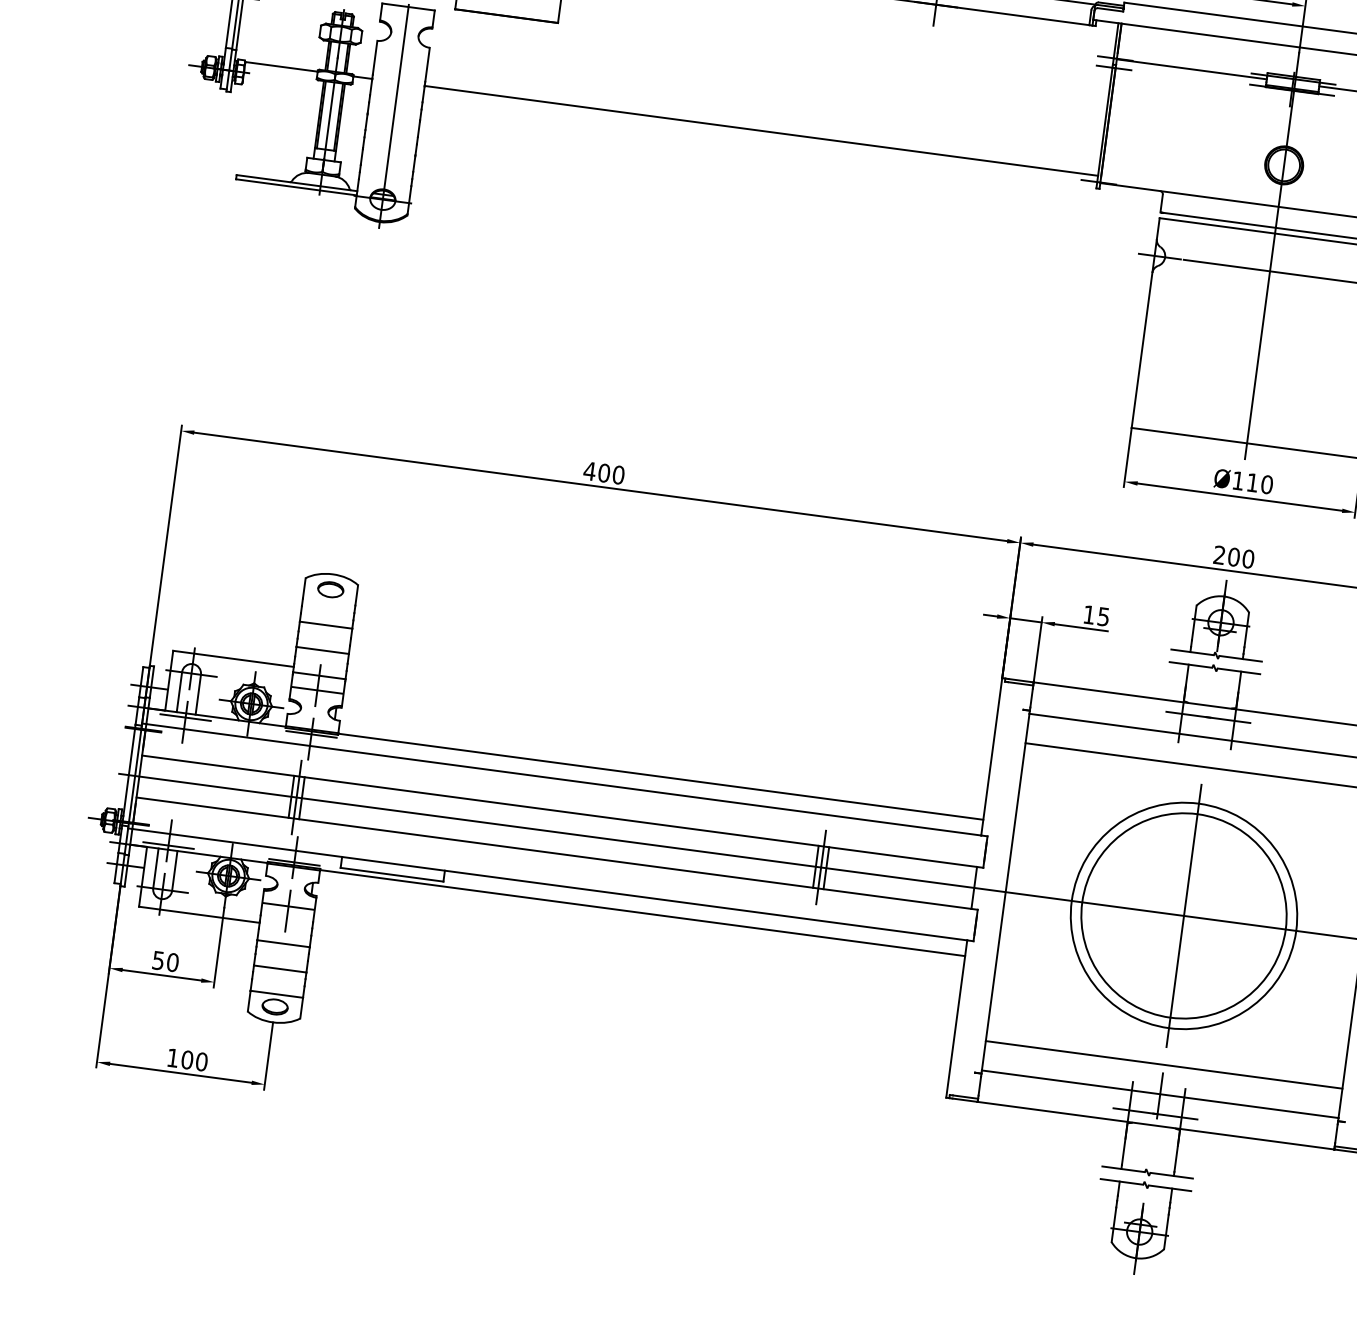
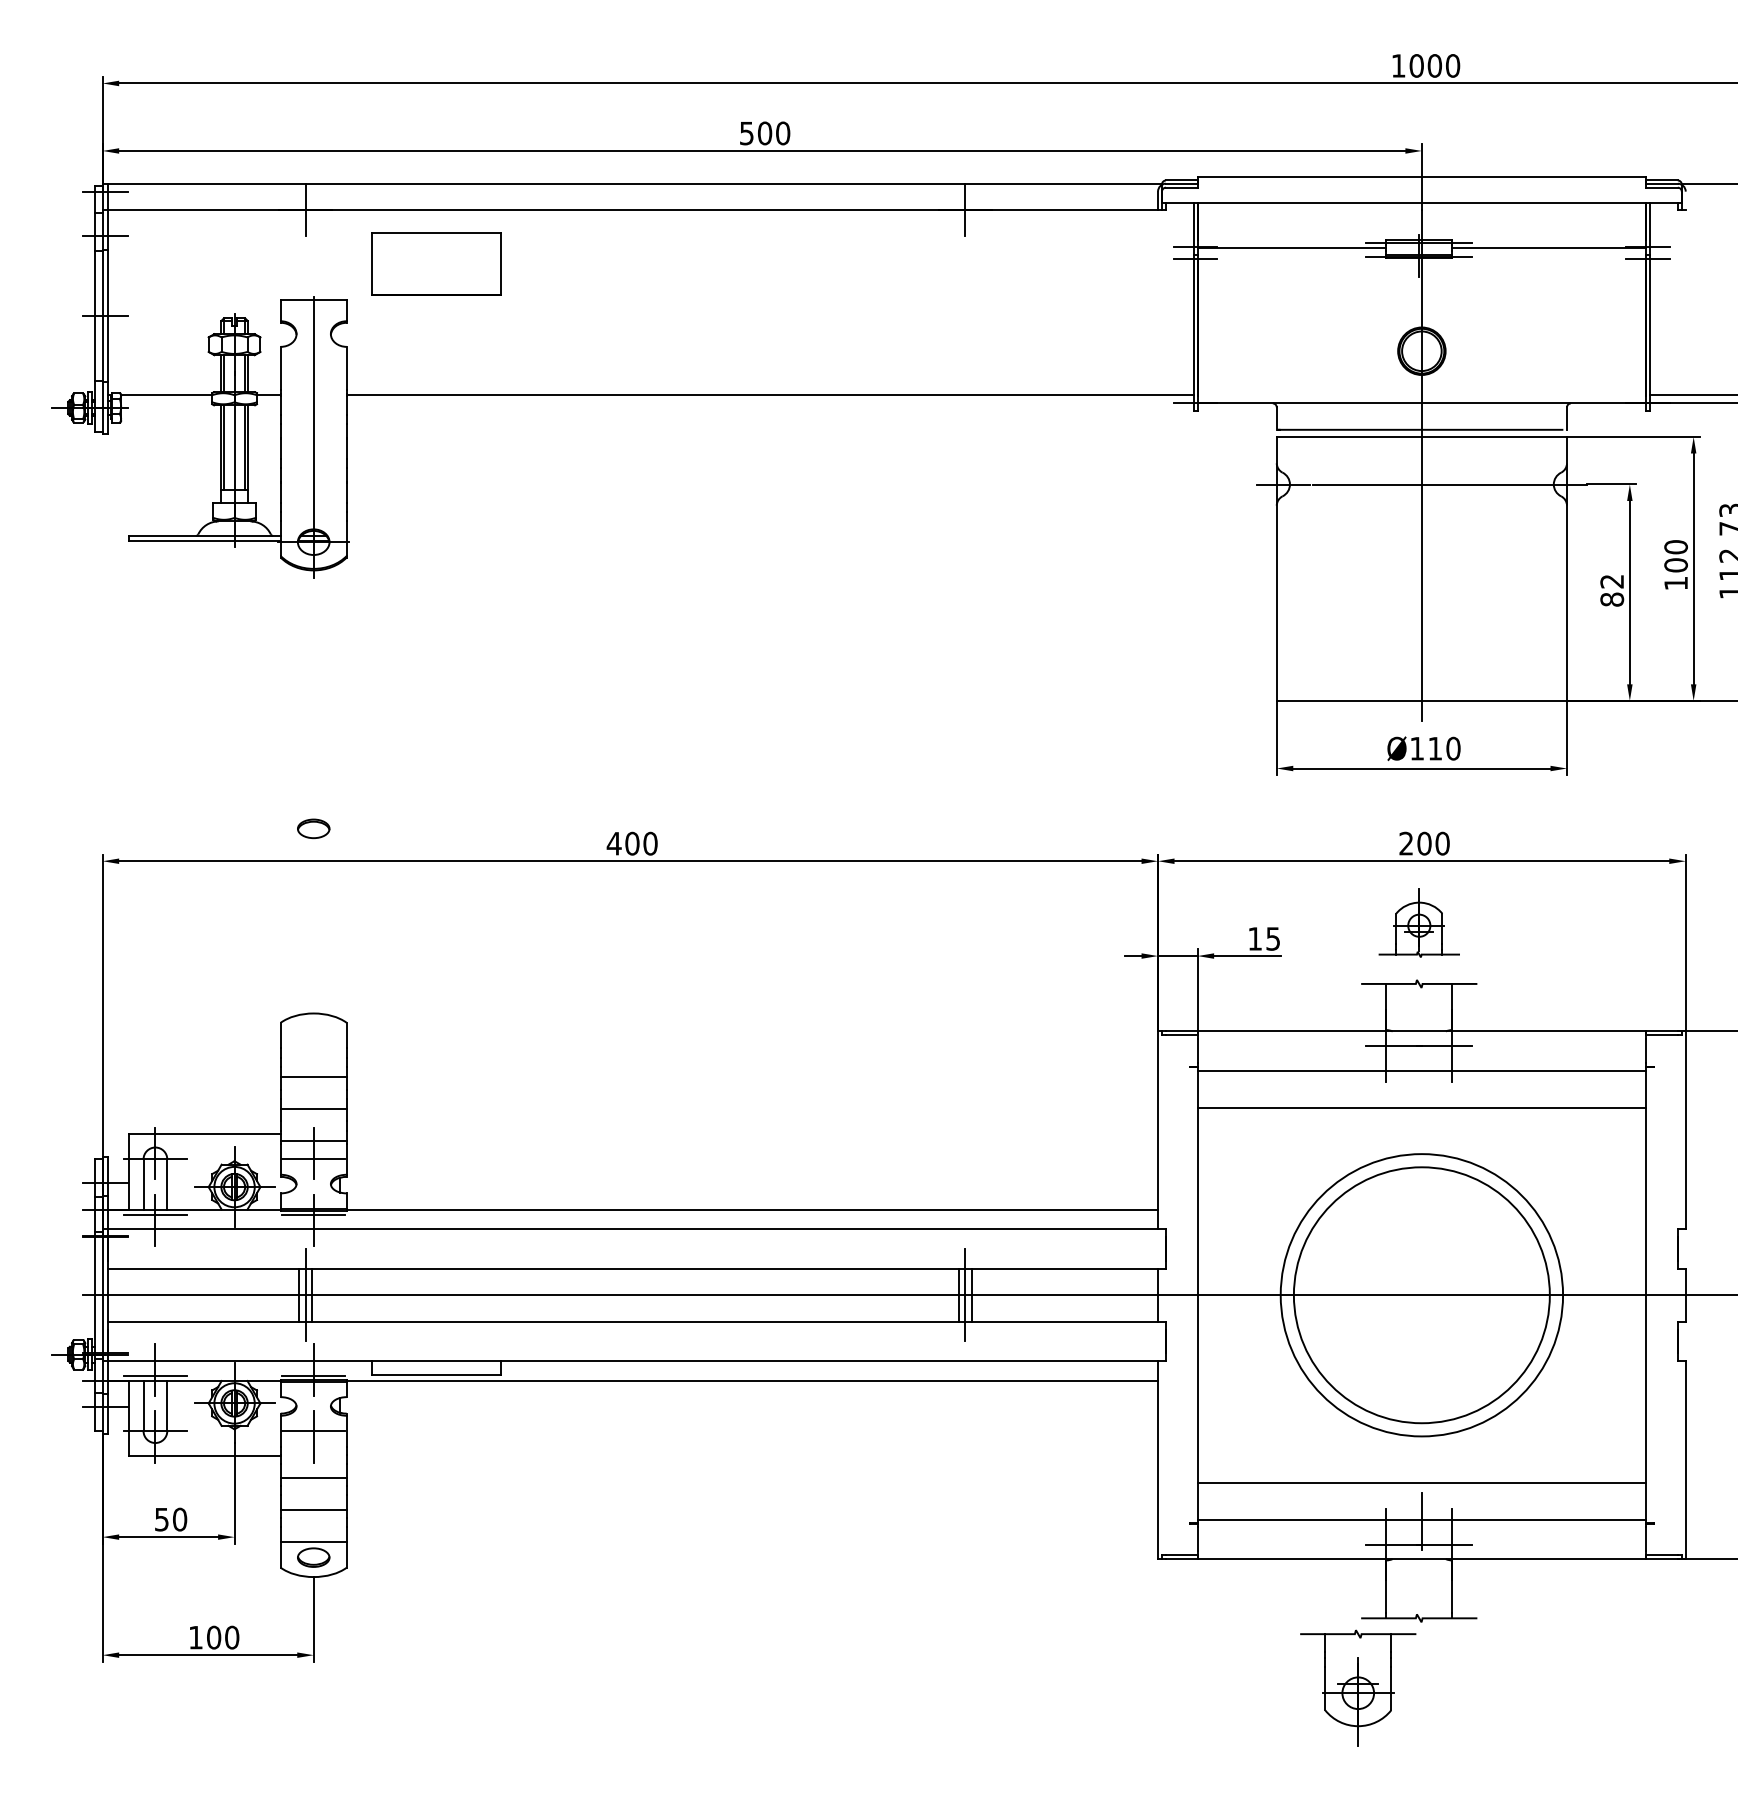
part: (330, 589) -> (313, 828), moved
part: (1221, 619) -> (1419, 922), size x0.7
line: (1183, 916) -> (1421, 1295), removed
part: (1140, 1227) -> (1358, 1687), moved

